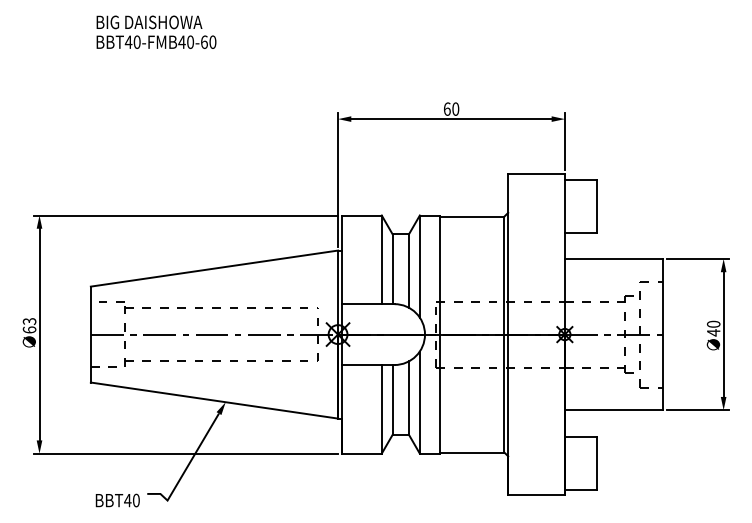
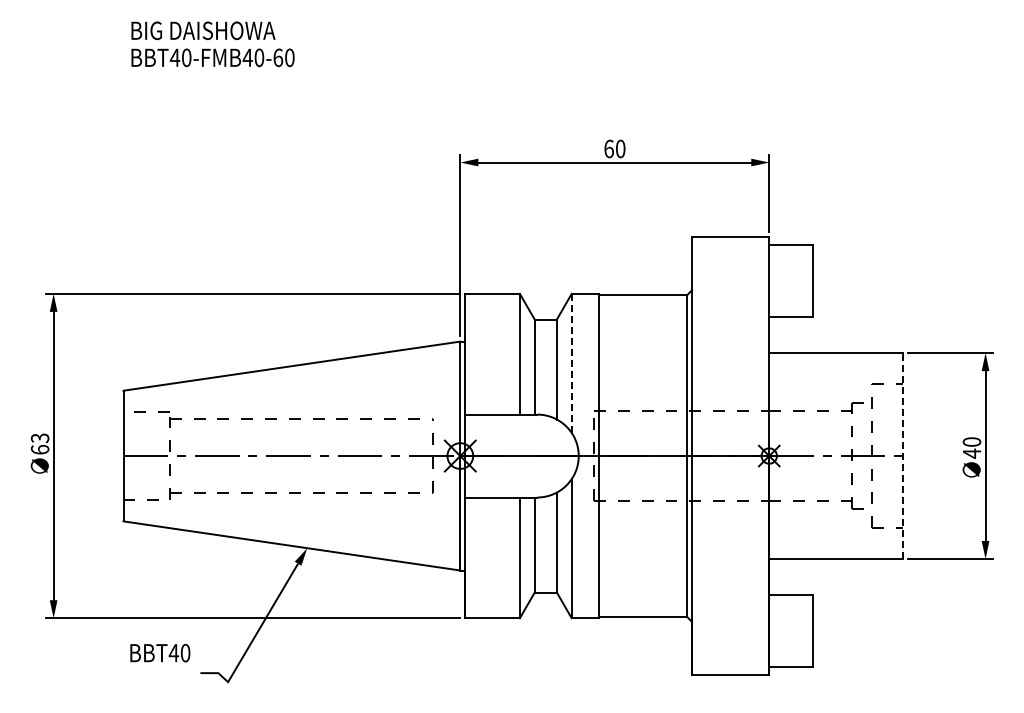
line: (419, 266) -> (571, 363), solid -> dashed
line: (663, 334) -> (903, 456), solid -> dashed
text: (117, 500) -> (160, 652), moved

